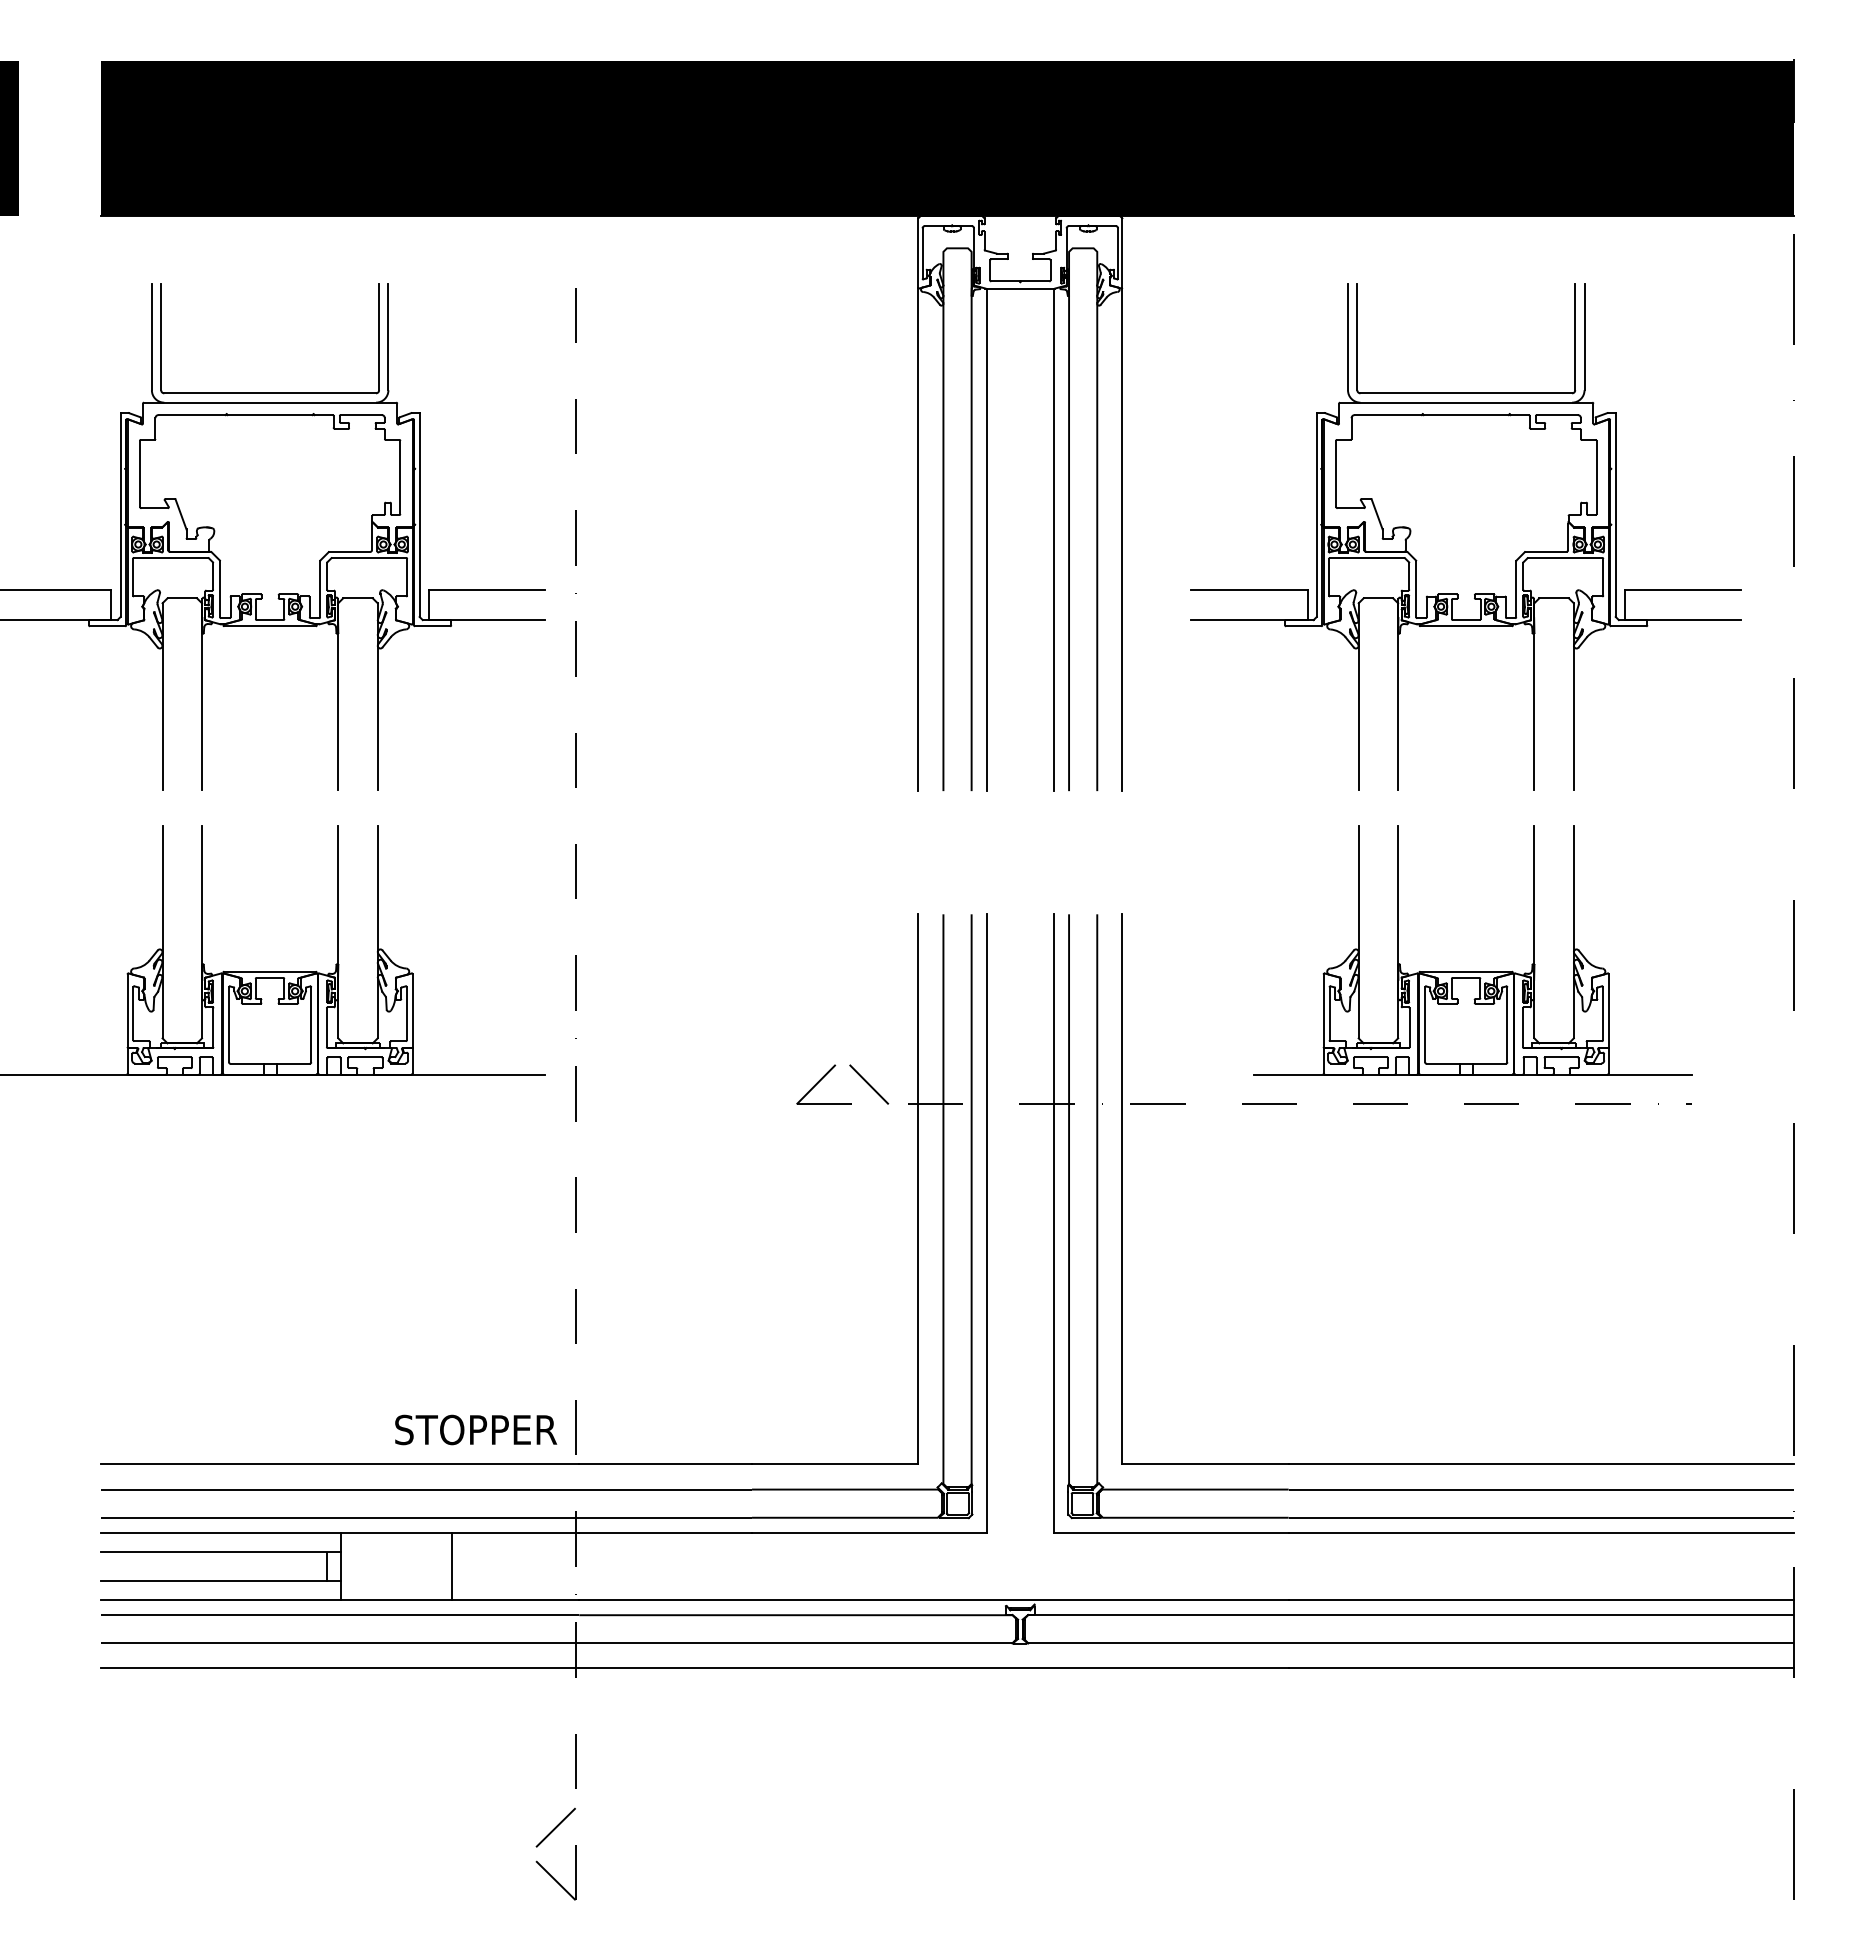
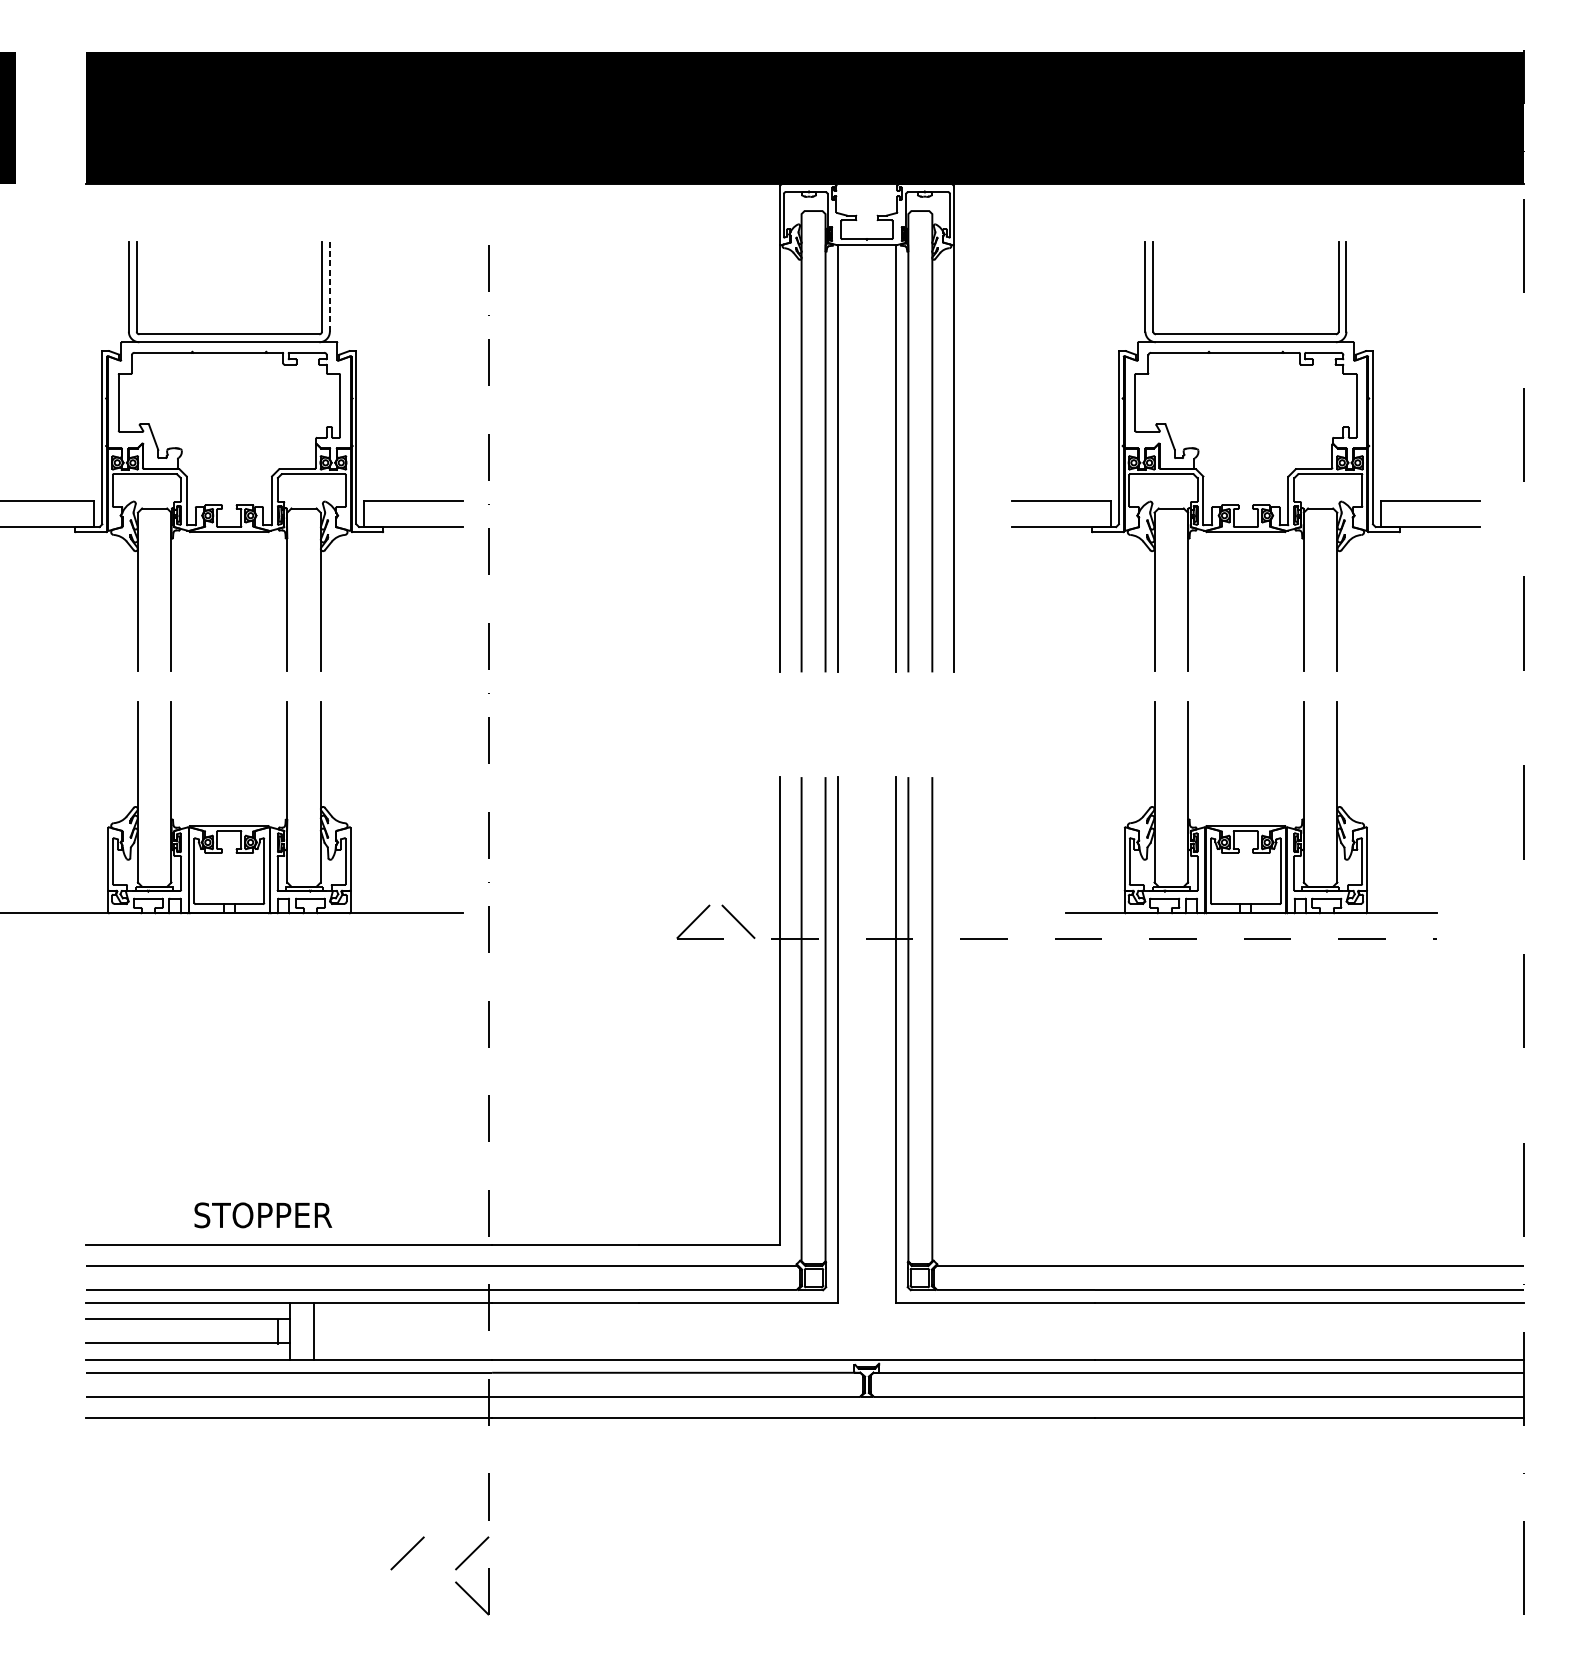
line: (388, 337) -> (329, 286), solid -> dashed
text: (476, 1429) -> (263, 1214), moved
part: (1457, 1463) -> (1238, 1243), removed
line: (451, 1566) -> (313, 1331), moved
line: (479, 1827) -> (407, 1553), added

